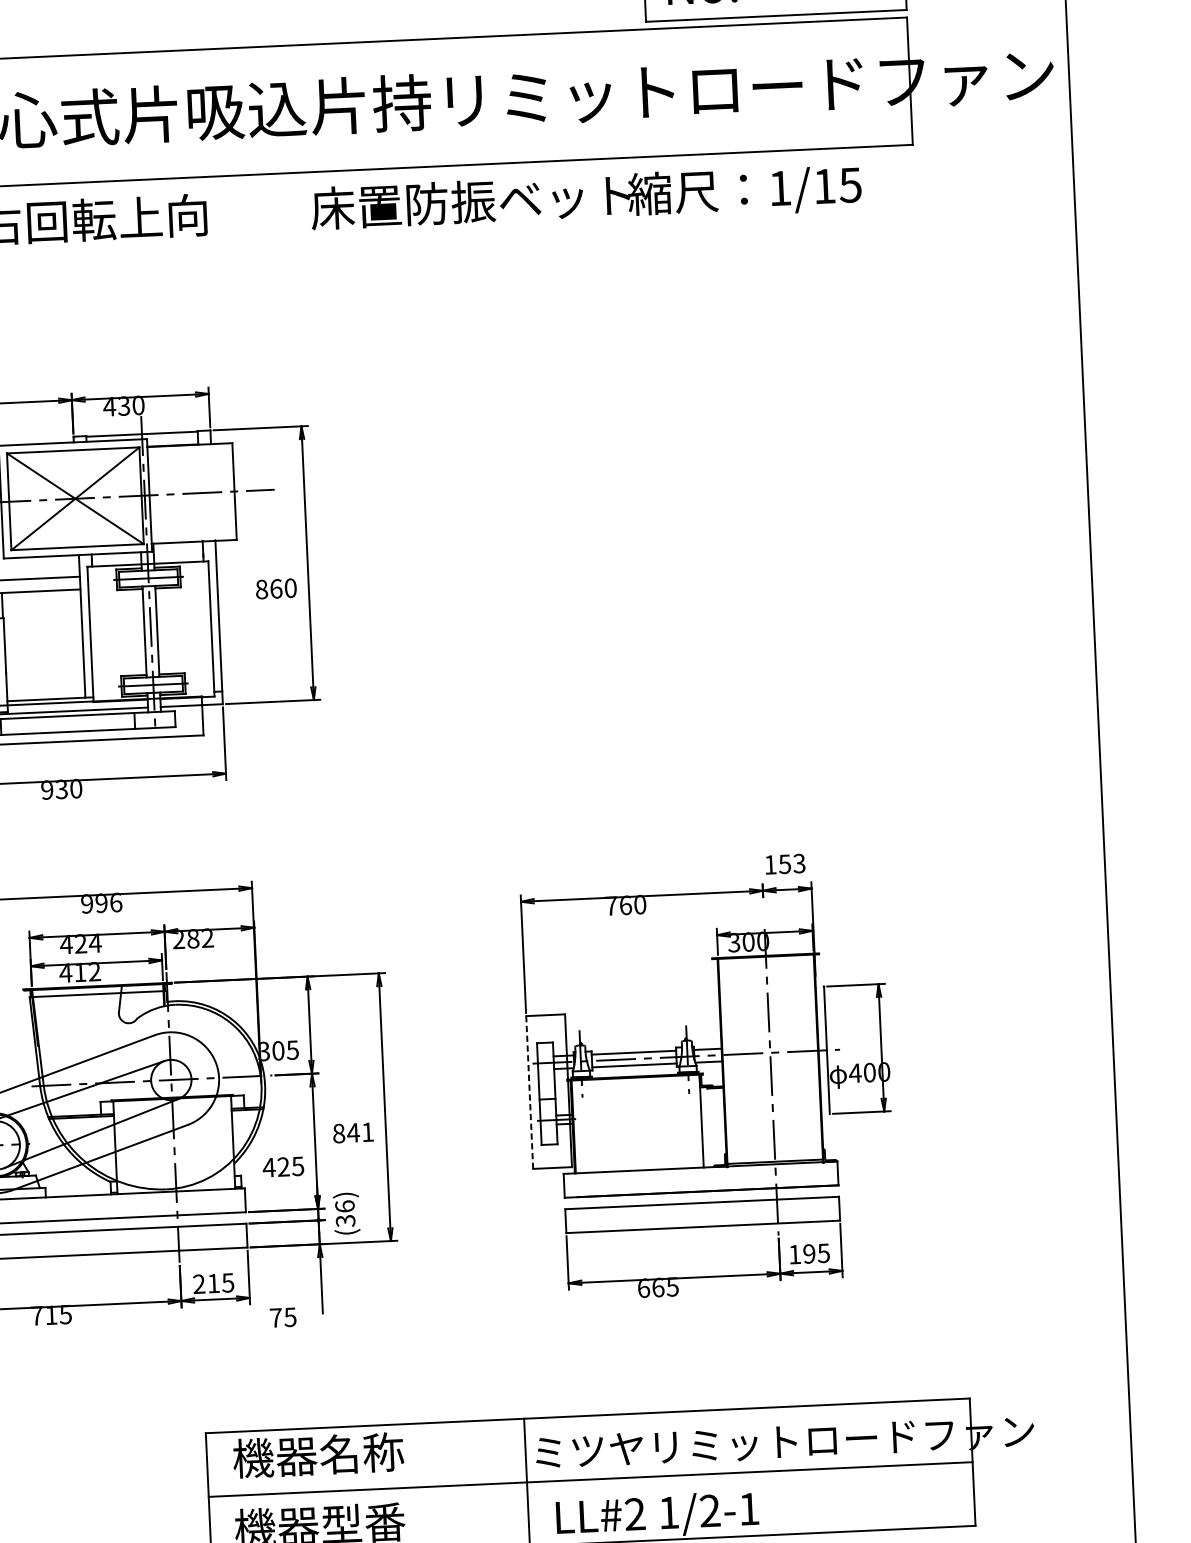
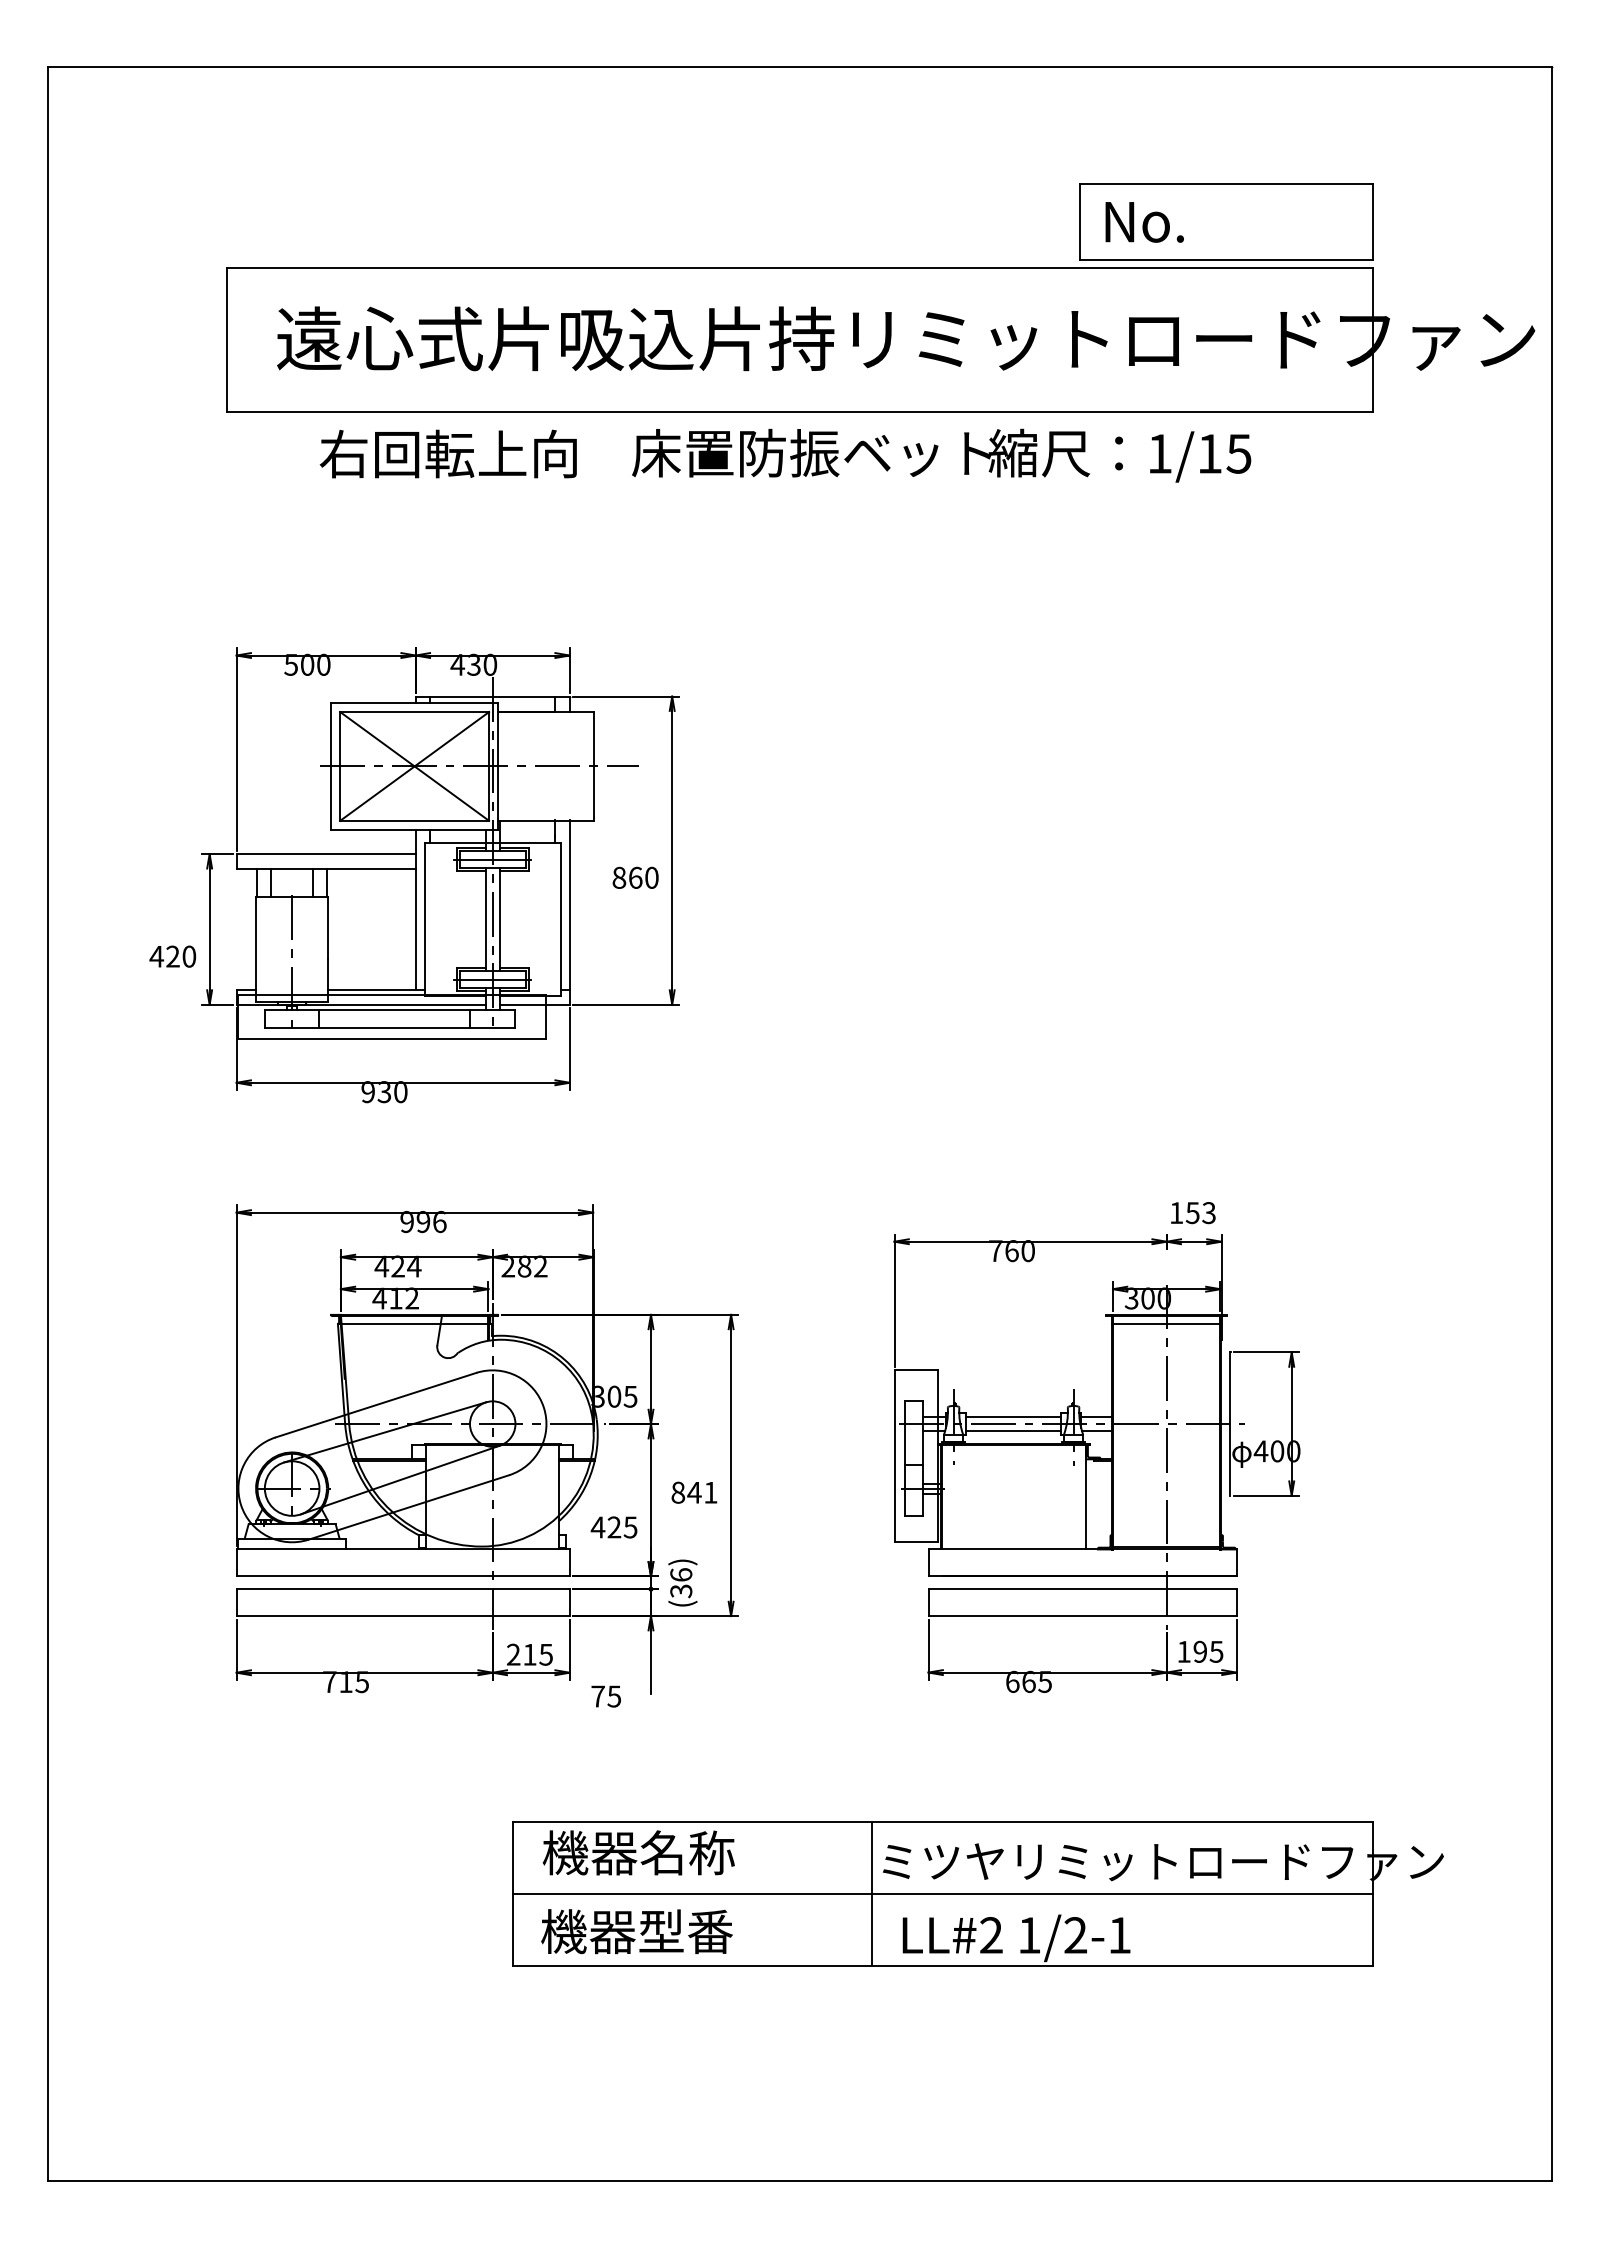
text: (586, 198) -> (941, 455), moved
line: (766, 963) -> (1166, 1323), added
line: (529, 1092) -> (894, 1456), dashed -> solid

